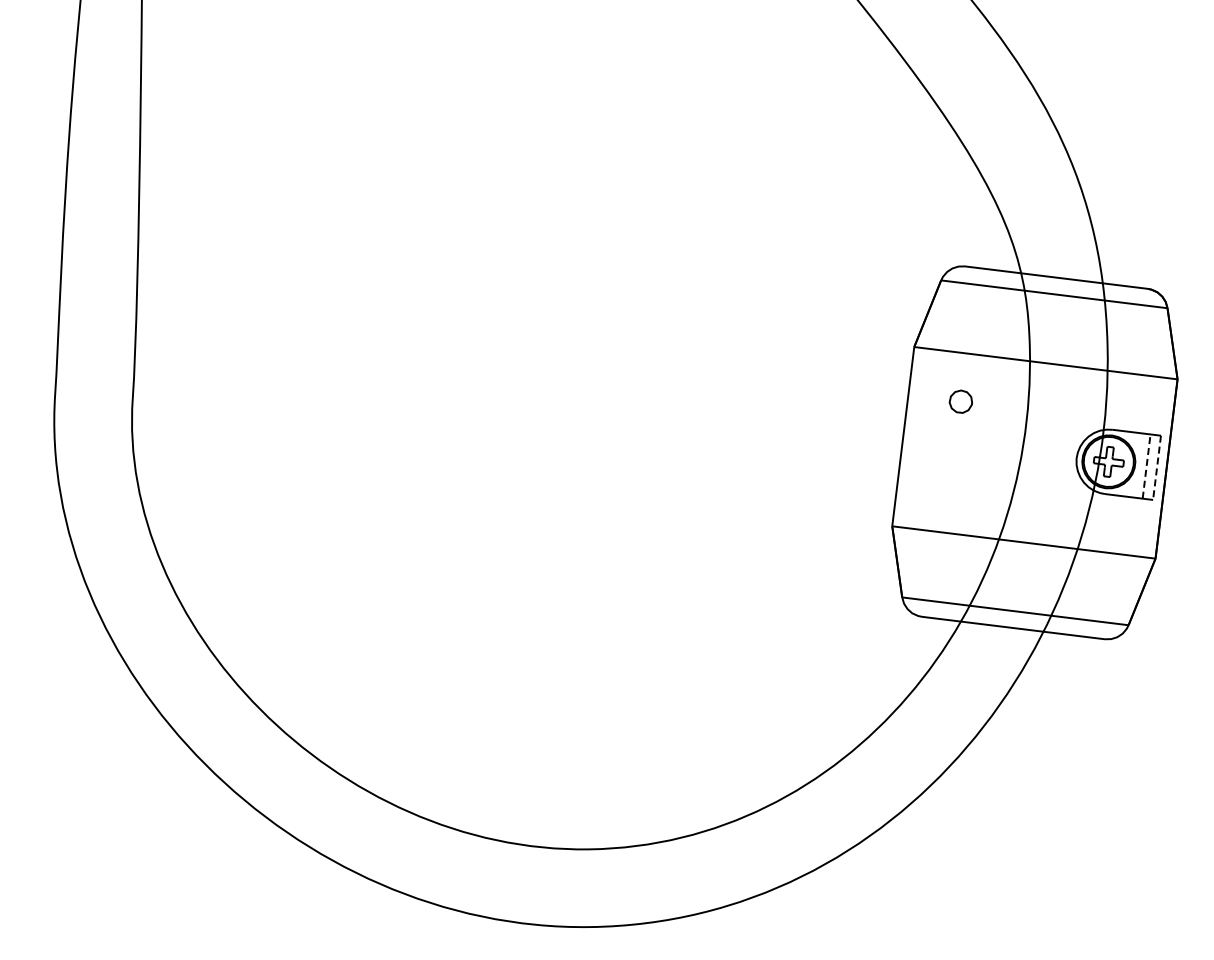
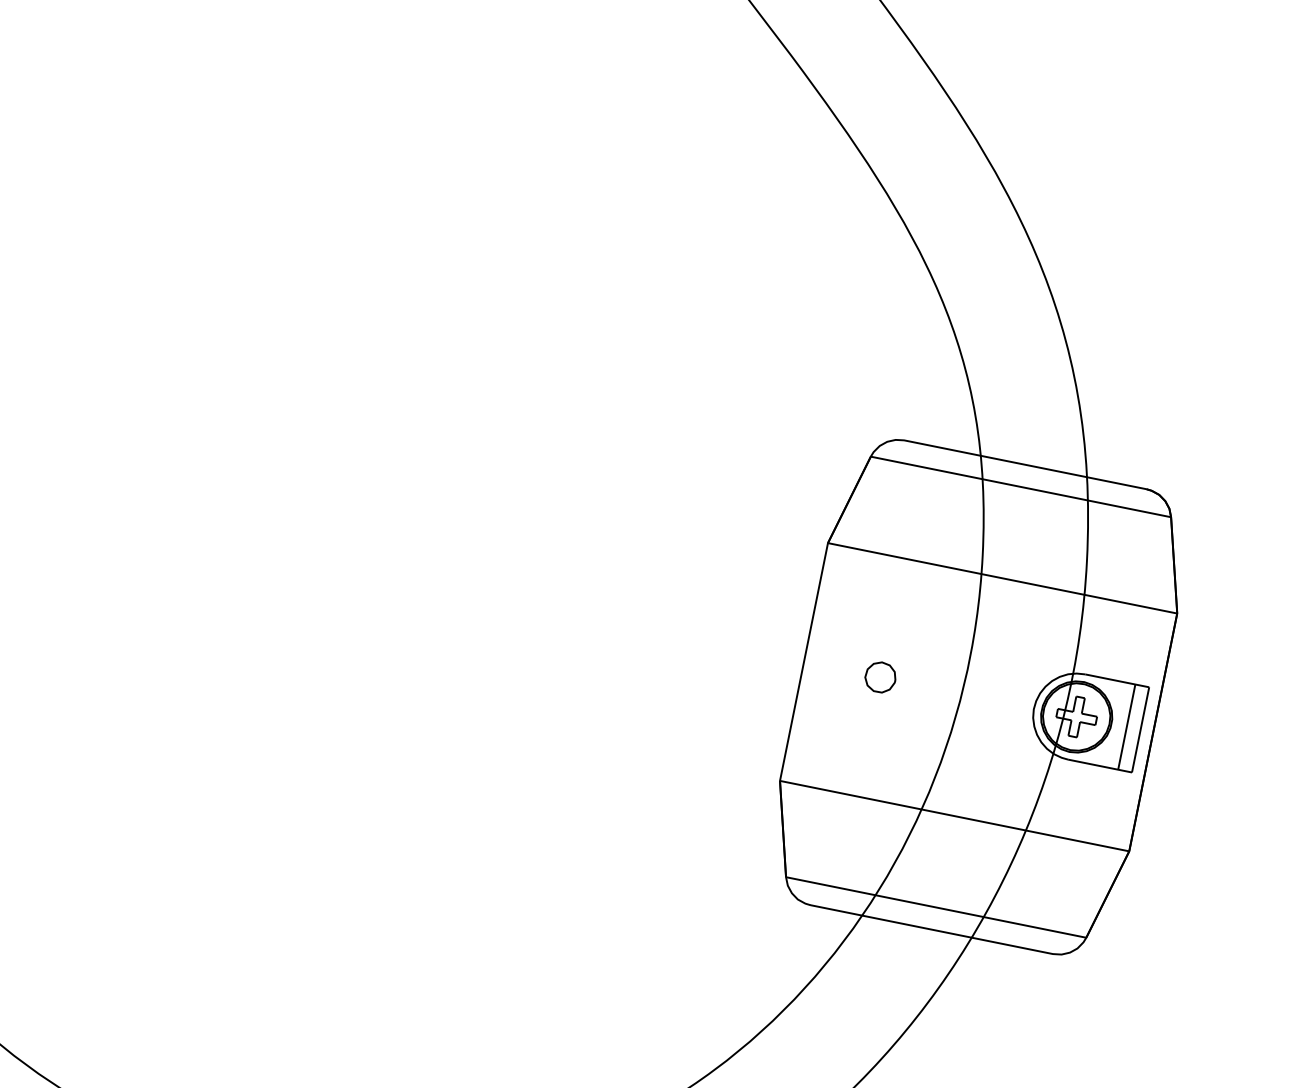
part: (960, 401) -> (879, 677), moved
line: (1146, 466) -> (1126, 727), dashed -> solid
line: (1156, 468) -> (1139, 730), dashed -> solid

